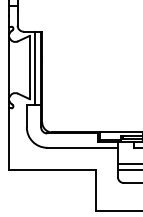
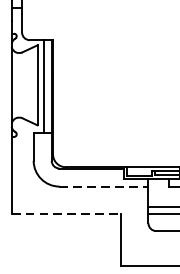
line: (83, 147) -> (105, 186), solid -> dashed
line: (53, 169) -> (67, 213), solid -> dashed

